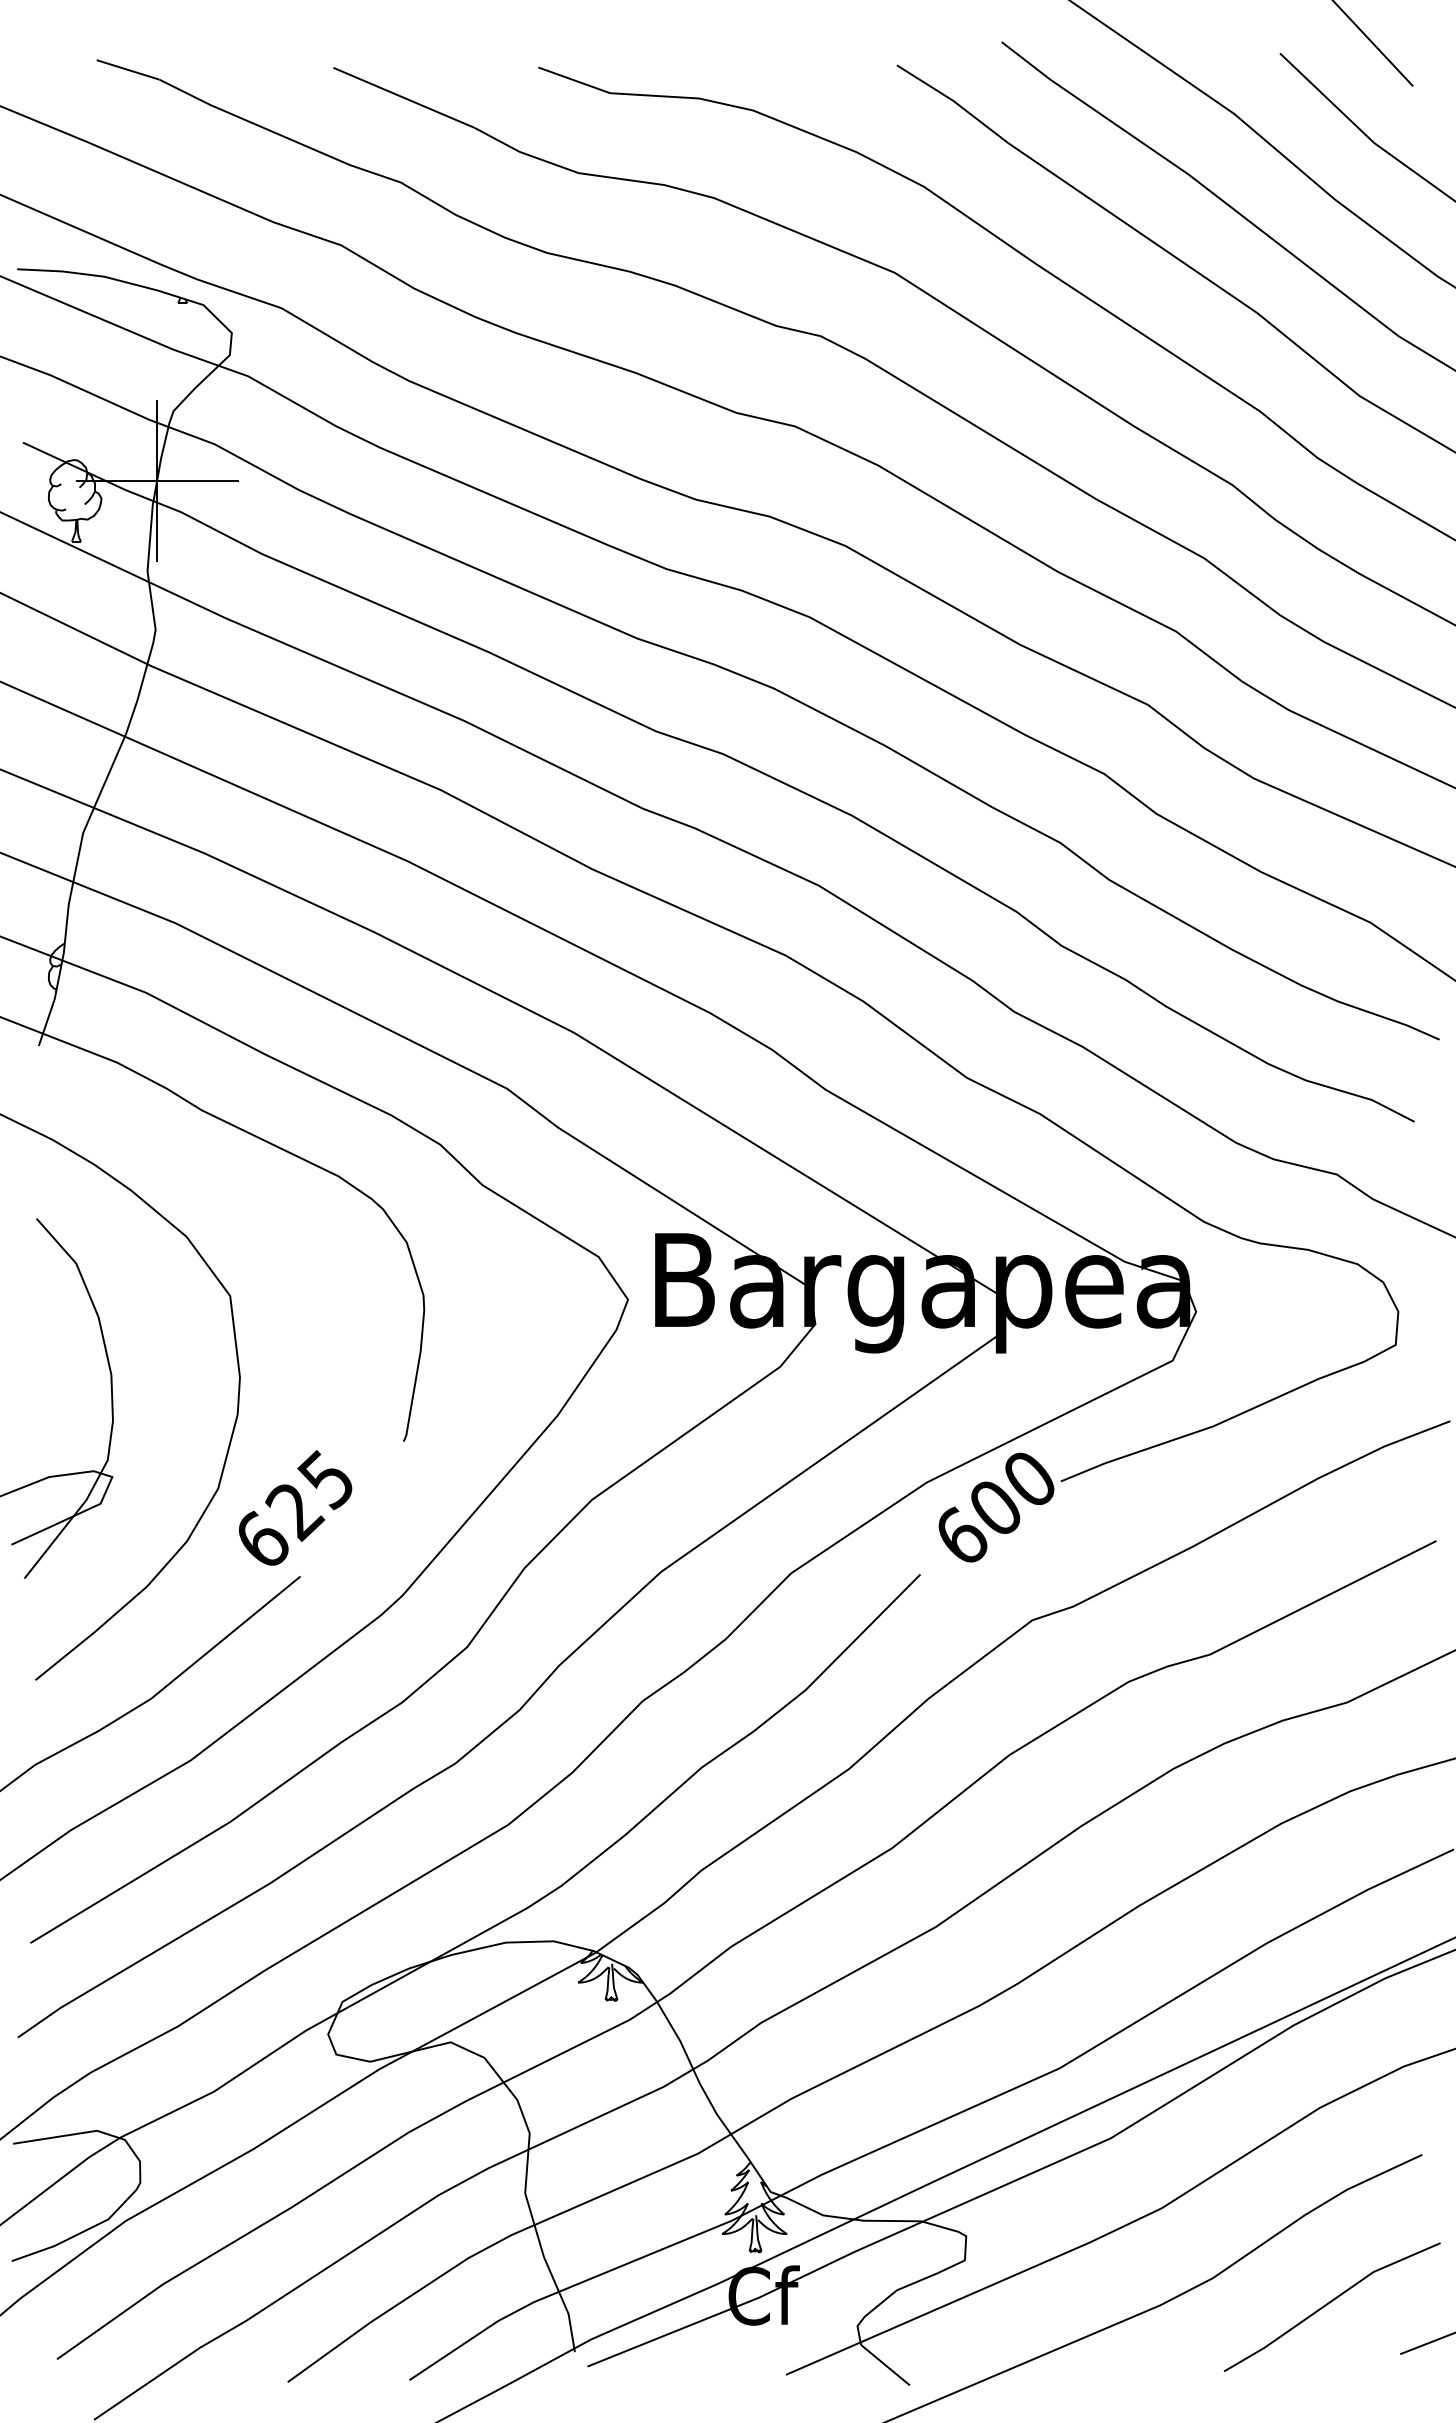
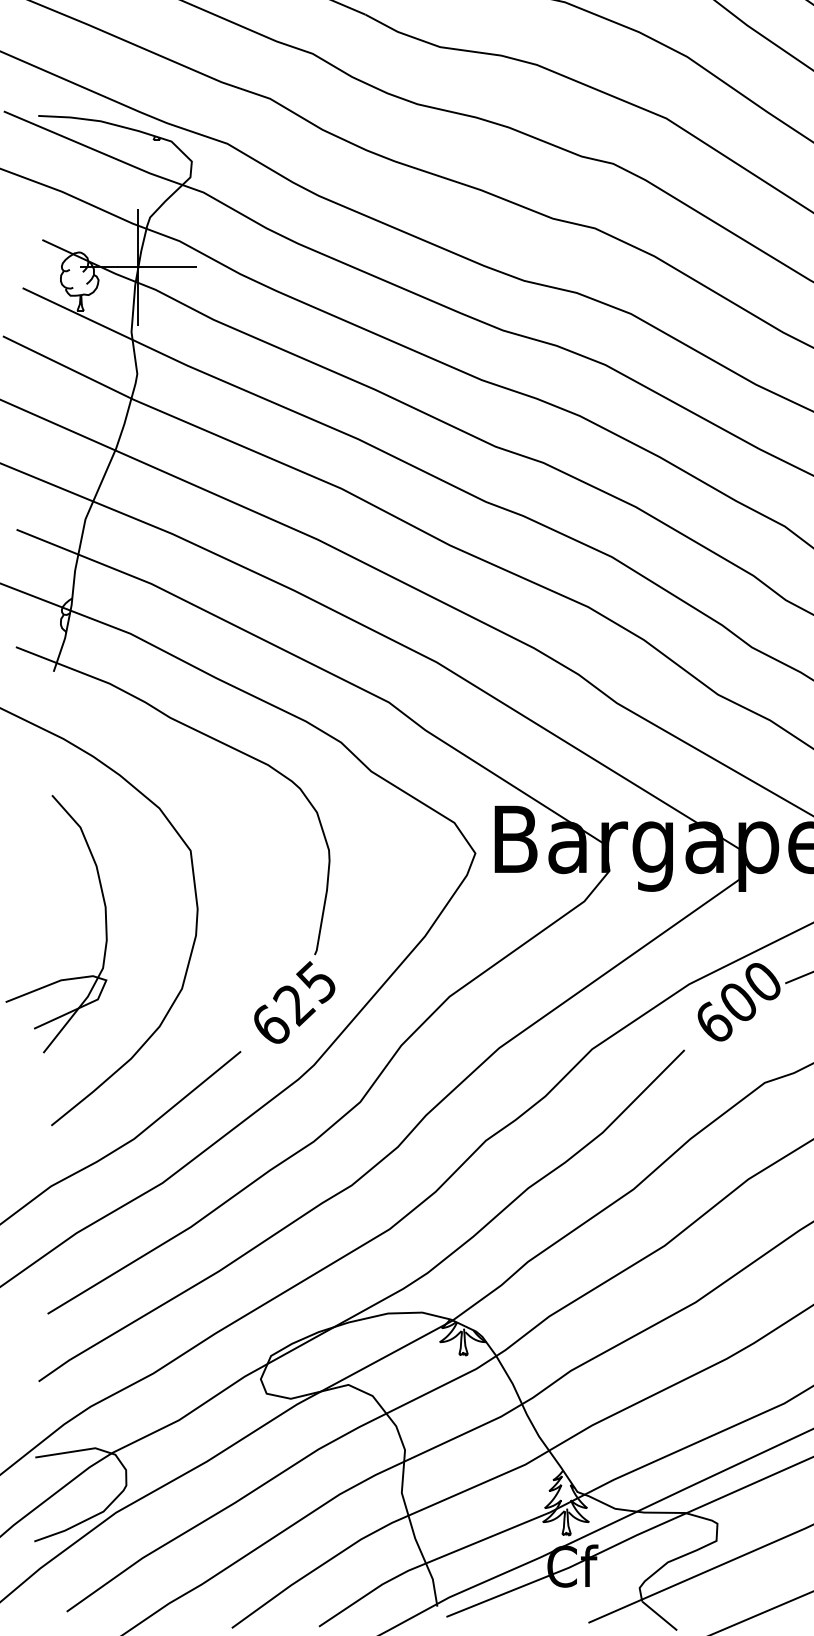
text: (295, 1507) -> (294, 1002), moved

